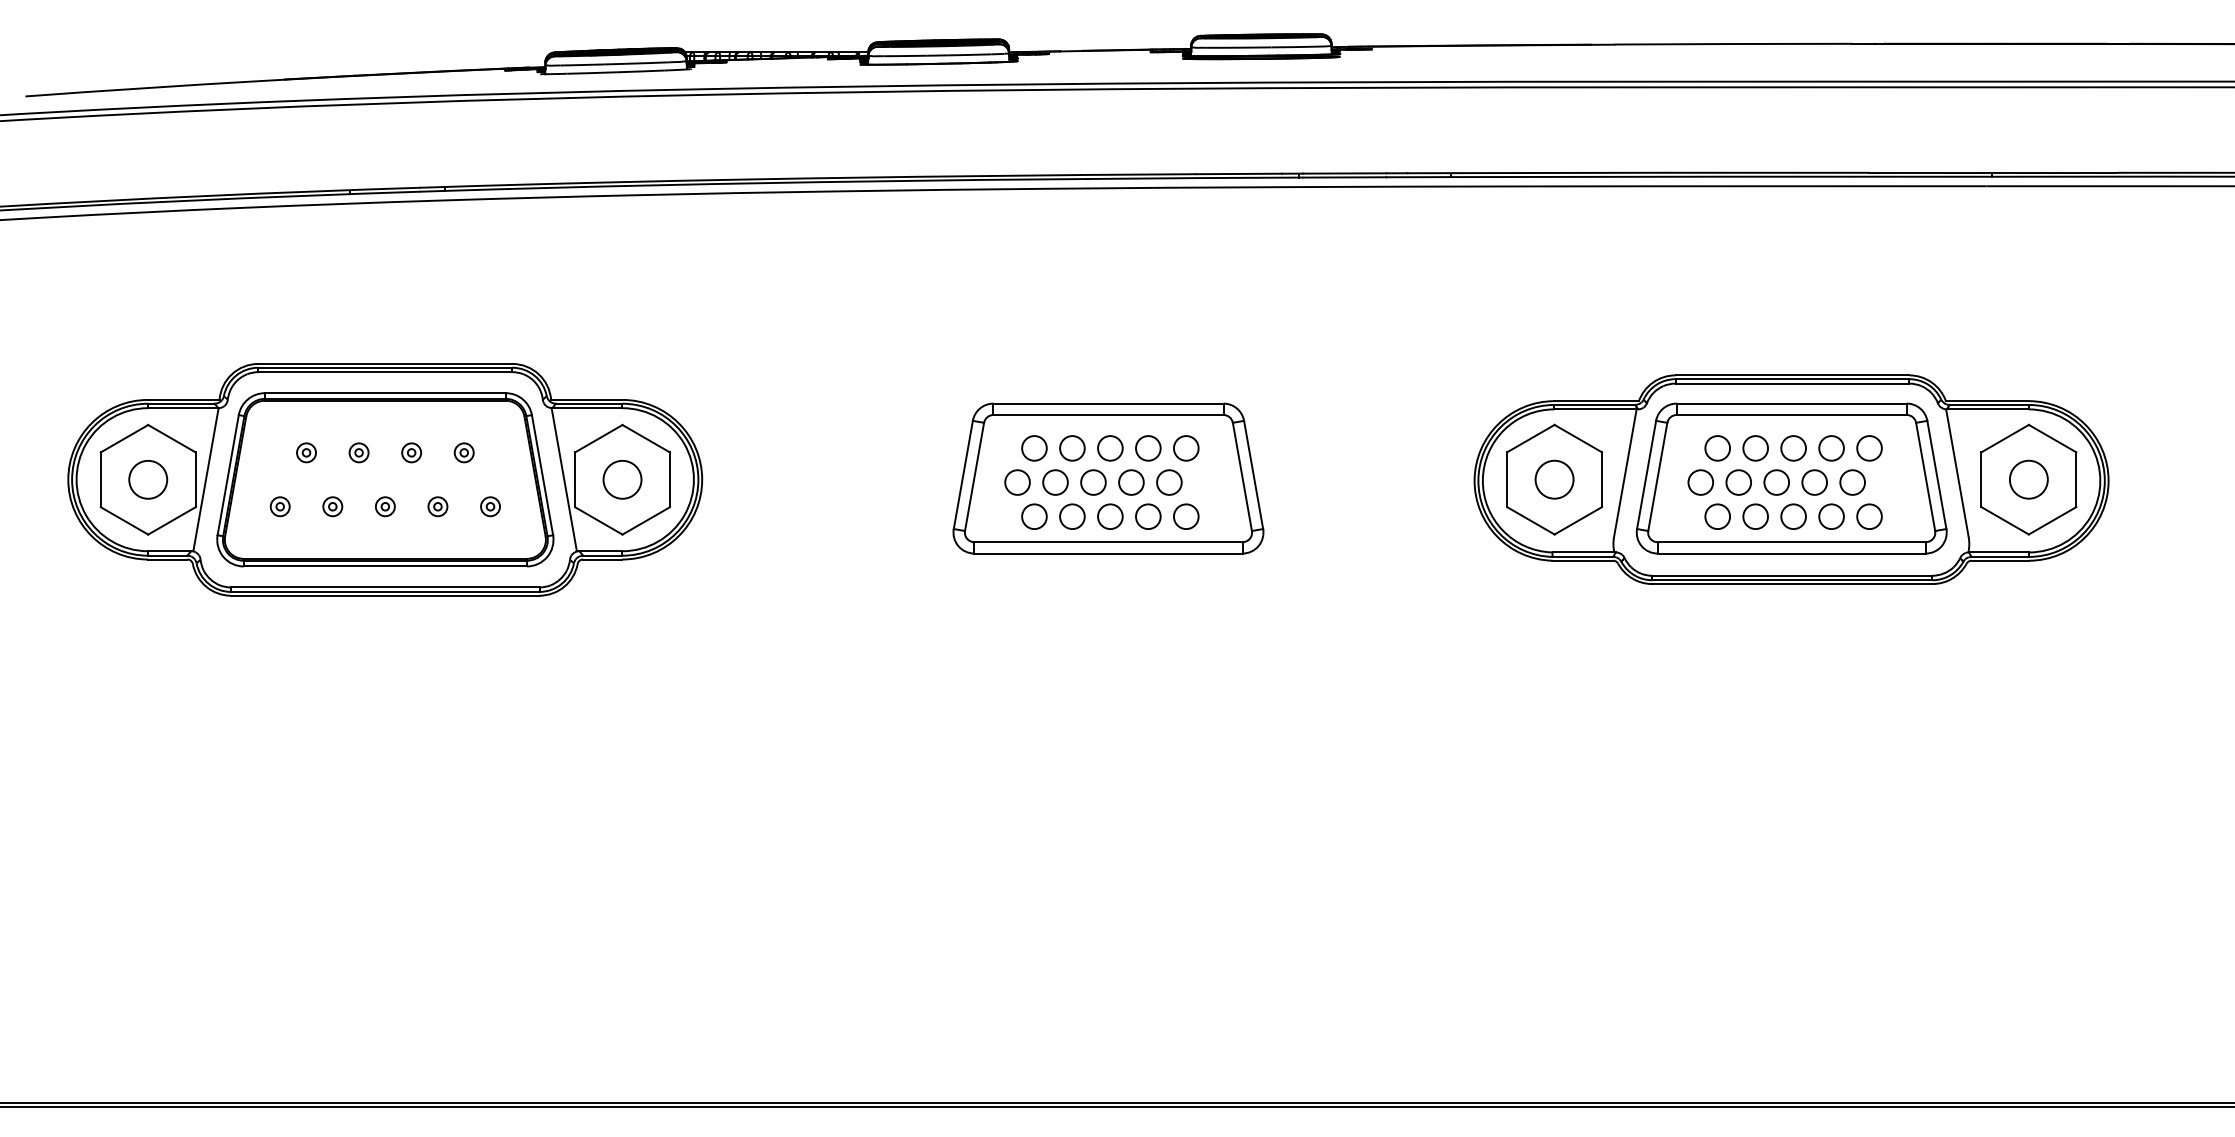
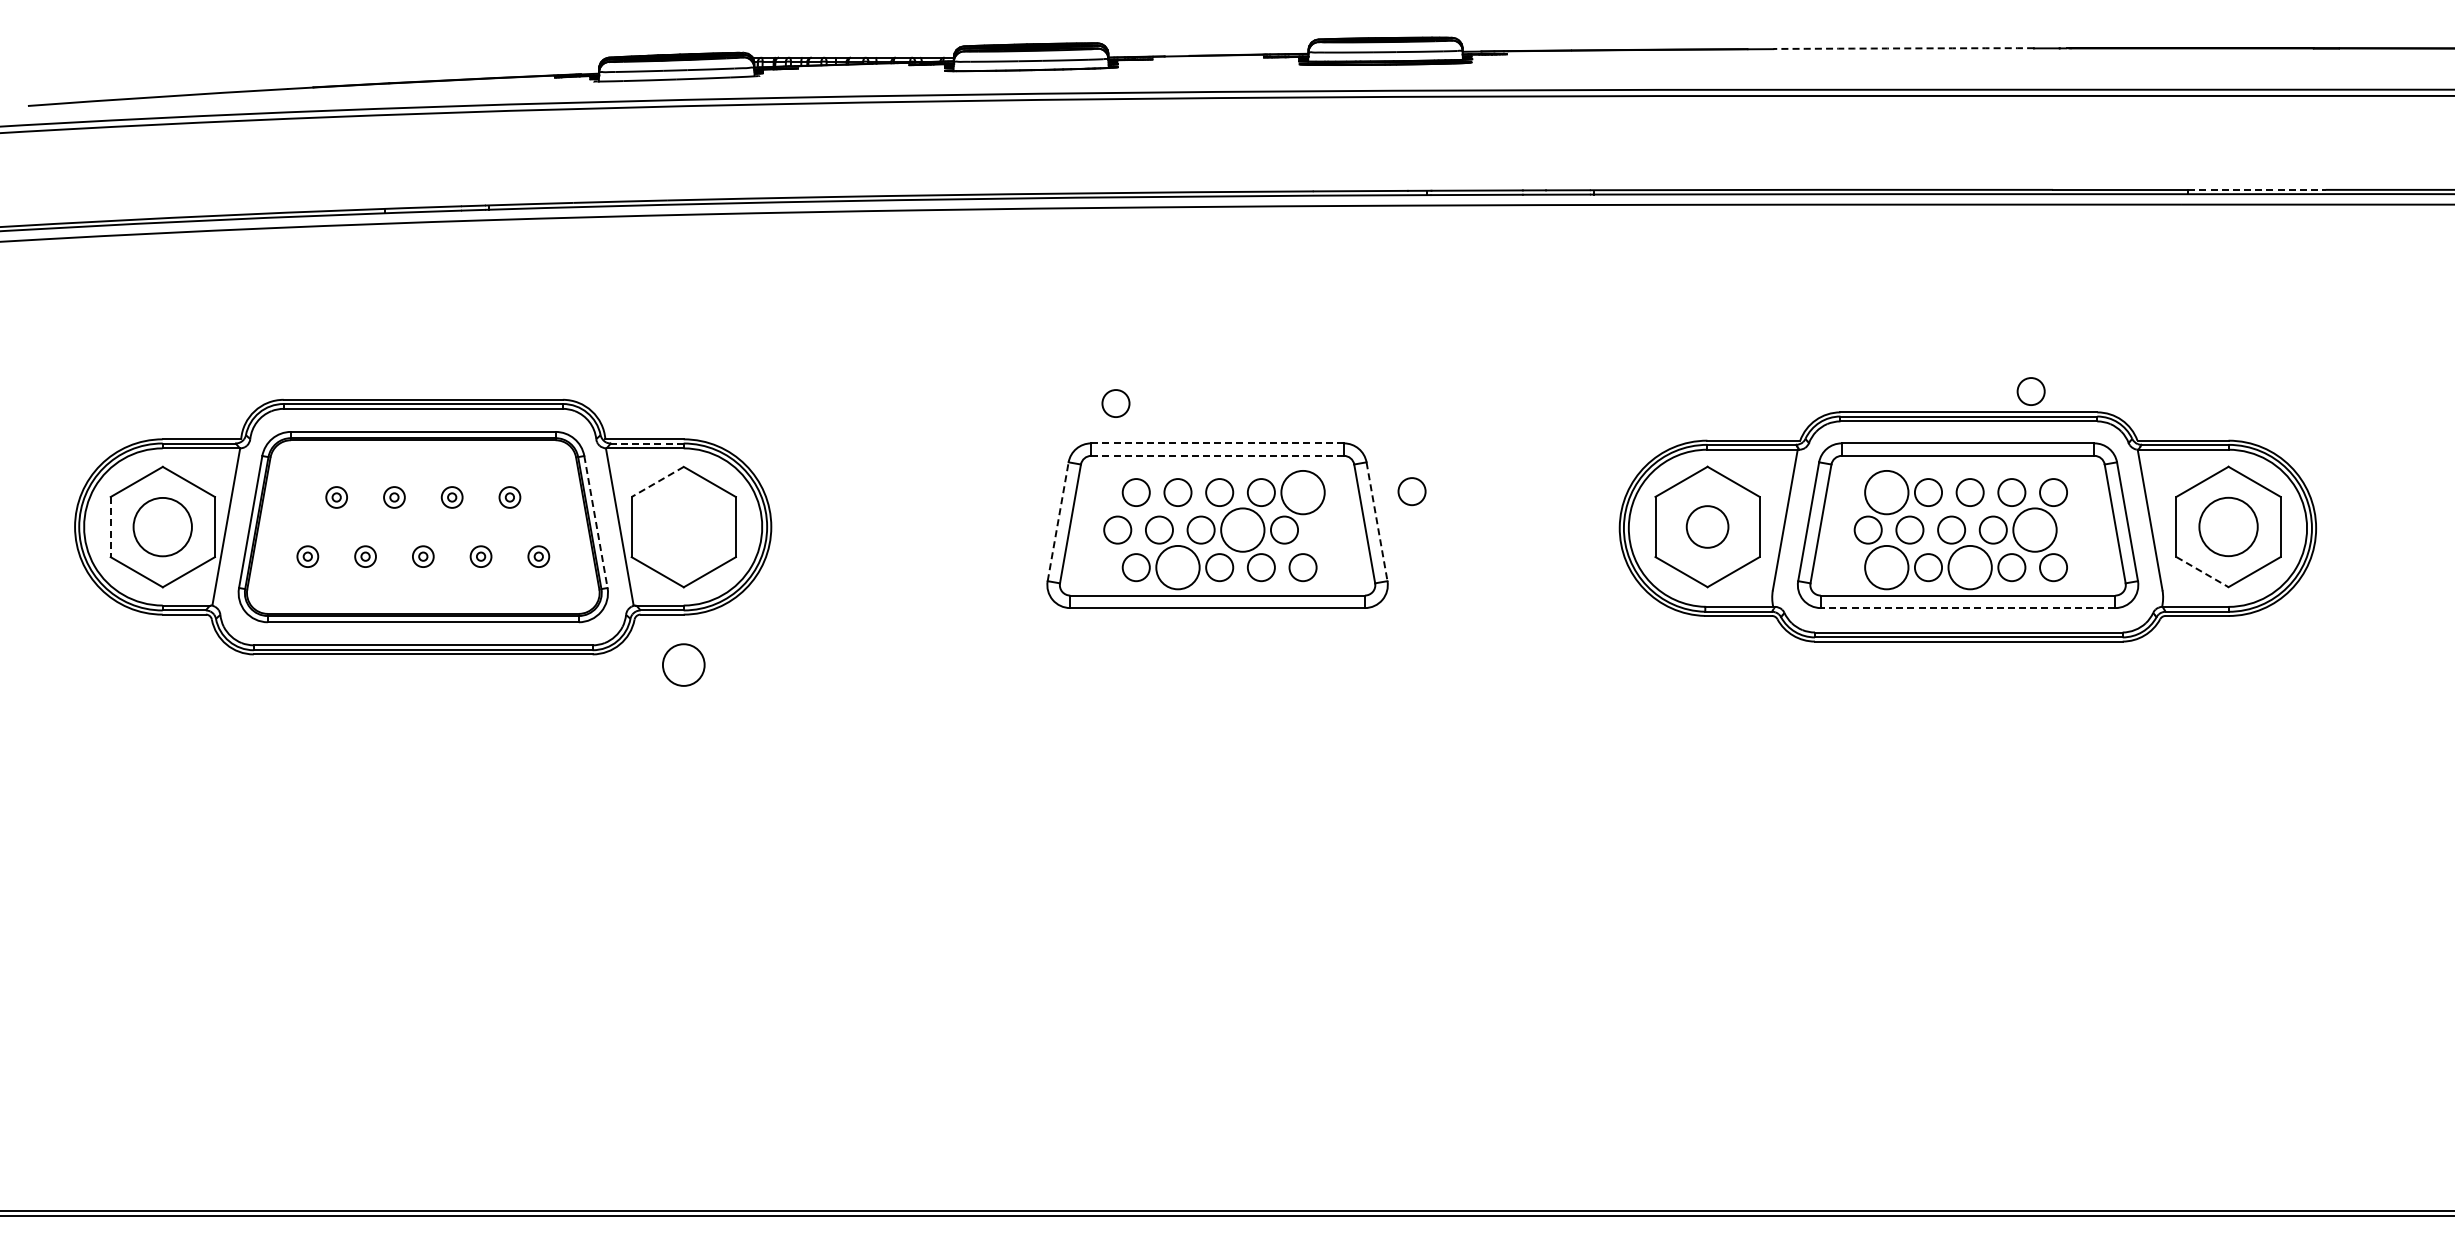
arc: (1732, 44) -> (1903, 48), solid -> dashed
line: (2055, 172) -> (2257, 189), solid -> dashed
circle: (1848, 356) -> (2030, 391), added
circle: (1015, 367) -> (1115, 403), added
line: (588, 403) -> (646, 443), solid -> dashed
line: (1109, 403) -> (1218, 443), solid -> dashed
line: (1108, 414) -> (1217, 455), solid -> dashed
line: (598, 439) -> (657, 482), solid -> dashed
circle: (1285, 447) -> (1411, 491), added
circle: (1185, 448) -> (1302, 492), size x1.6
circle: (1717, 448) -> (1886, 492), size x1.6
line: (963, 474) -> (1058, 521), solid -> dashed
line: (542, 475) -> (595, 522), solid -> dashed
line: (1254, 475) -> (1377, 522), solid -> dashed
circle: (147, 479) -> (162, 526), size x1.4
circle: (622, 479) -> (683, 664), moved
circle: (2028, 479) -> (2228, 526), size x1.4
line: (100, 480) -> (110, 527), solid -> dashed
circle: (1131, 482) -> (1242, 529), size x1.6
circle: (1852, 482) -> (2034, 529), size x1.6
circle: (1071, 516) -> (1177, 567), size x1.6
circle: (1717, 516) -> (1886, 567), size x1.6
circle: (1793, 516) -> (1969, 567), size x1.6
line: (2005, 521) -> (2202, 572), solid -> dashed
line: (1791, 553) -> (1967, 608), solid -> dashed

